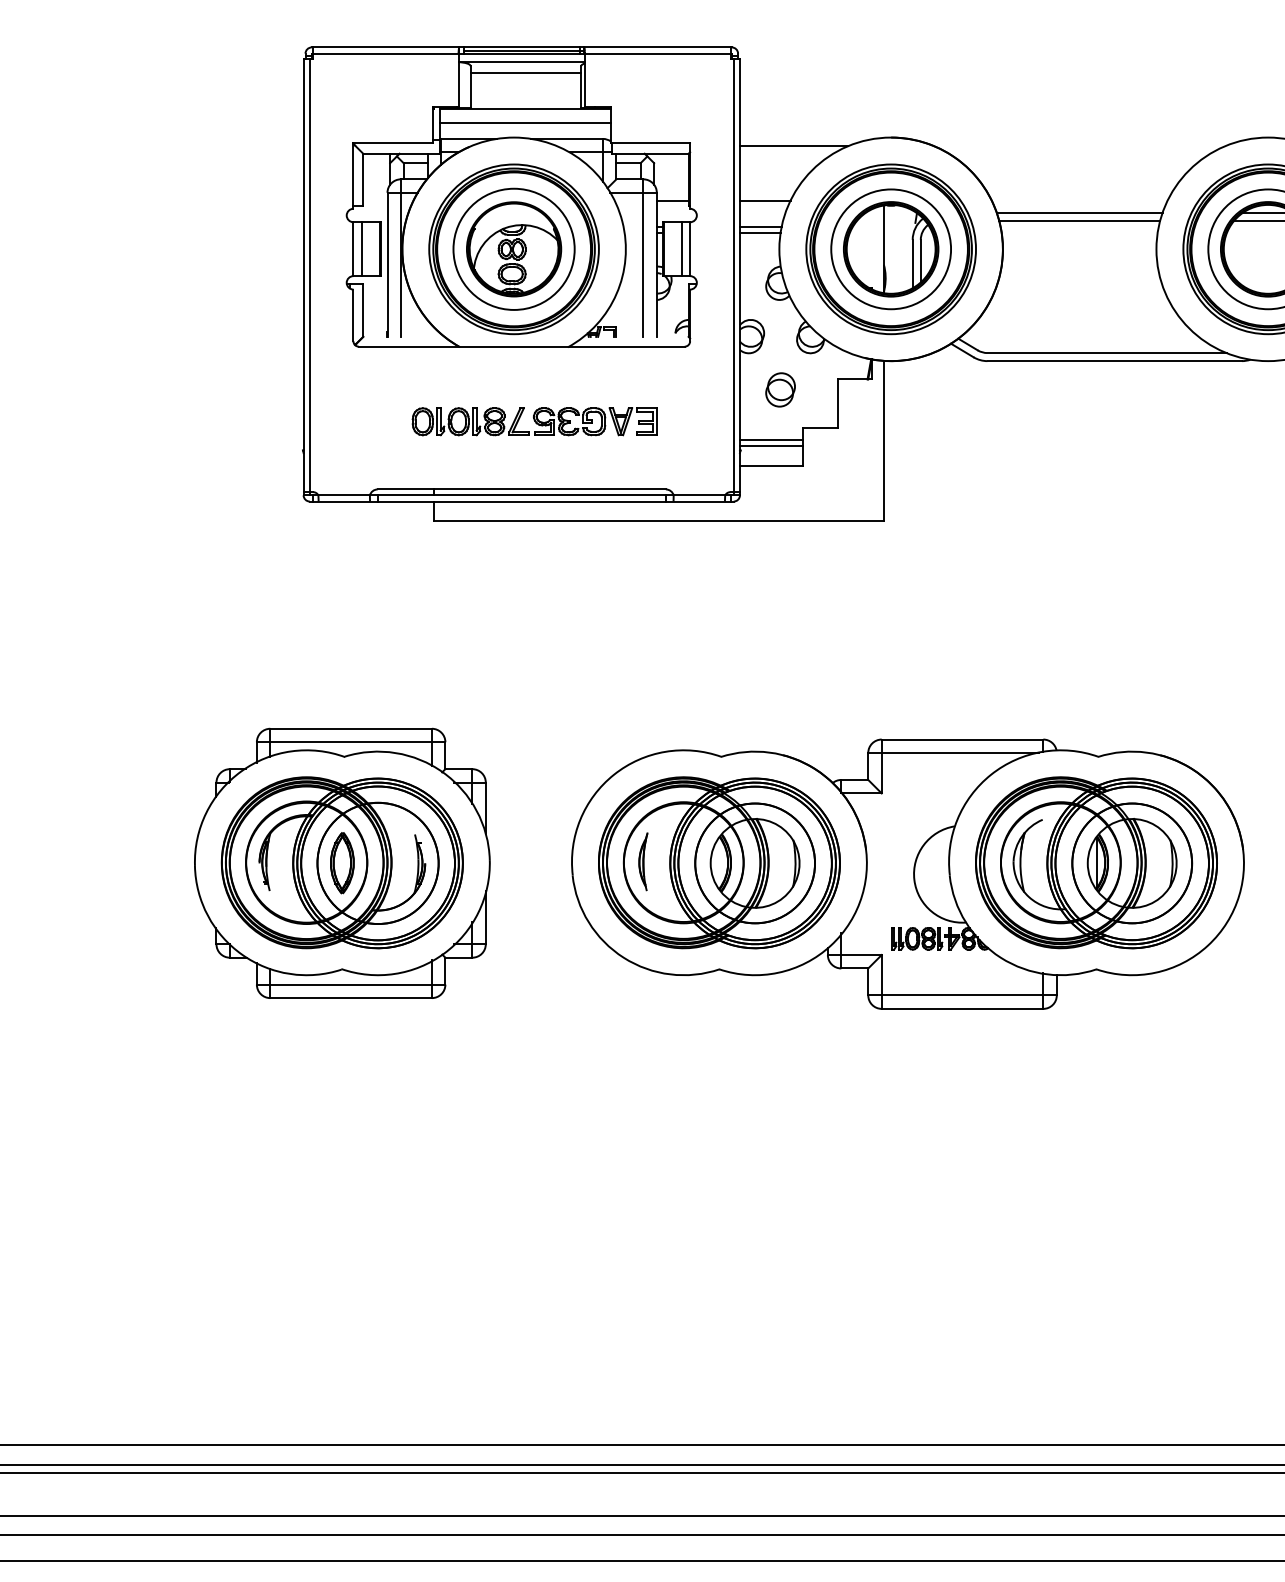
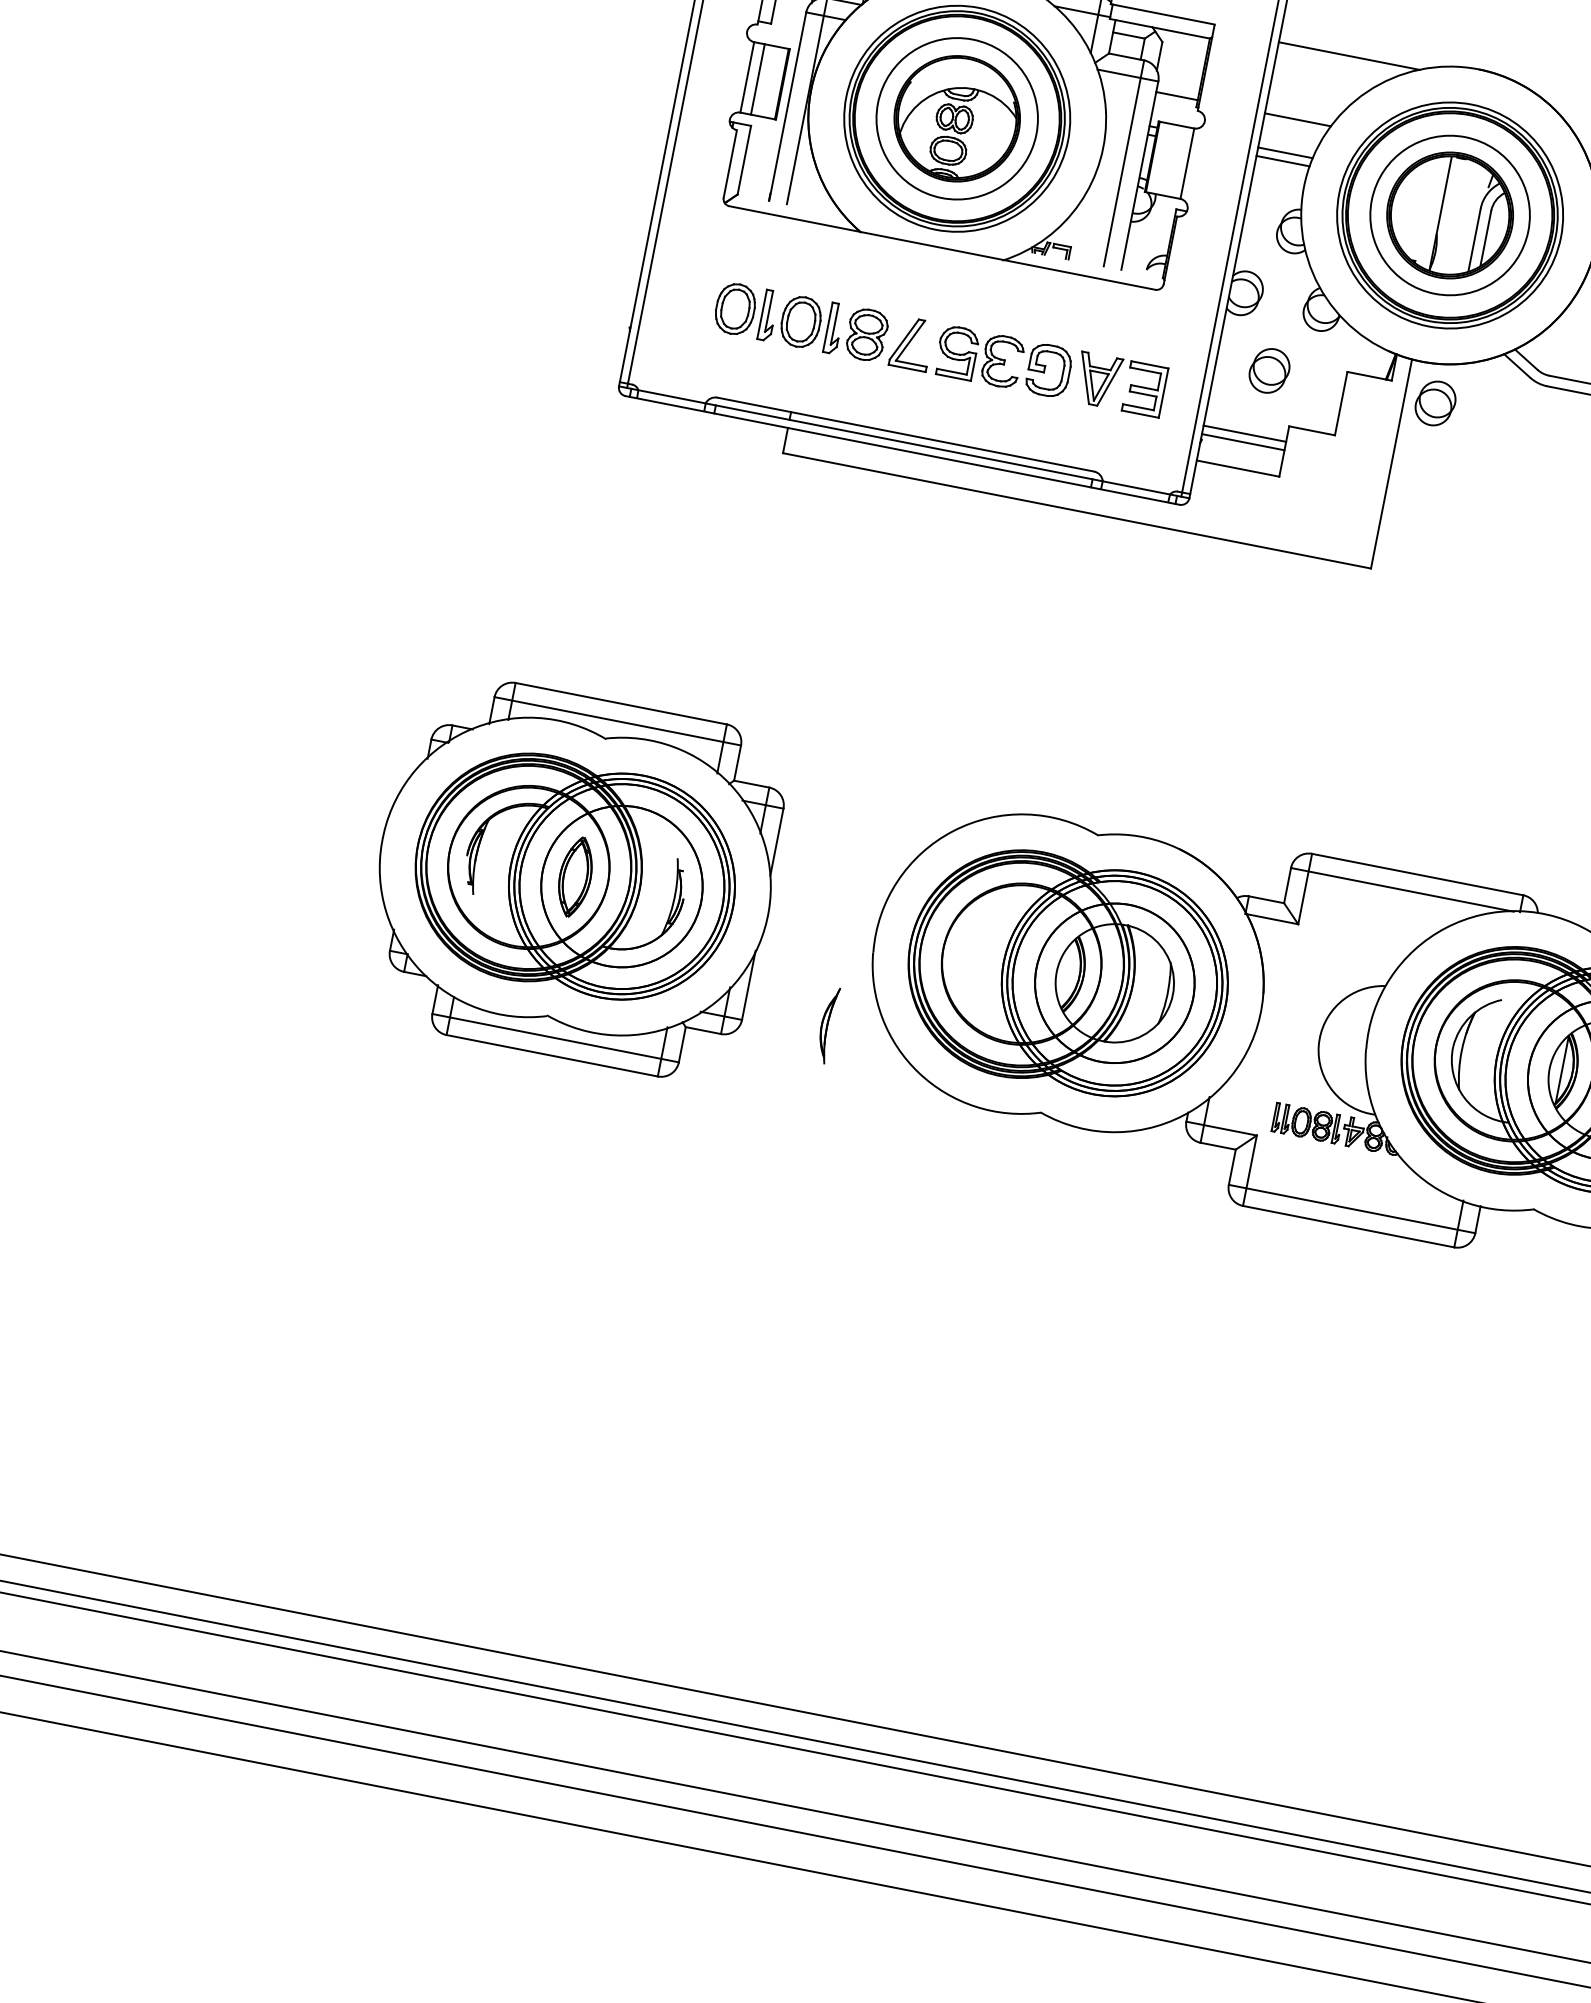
line: (682, 249) -> (1177, 162), removed
part: (907, 389) -> (1435, 402), added
part: (534, 421) -> (939, 349), size x1.4
part: (643, 861) -> (827, 1024), moved

